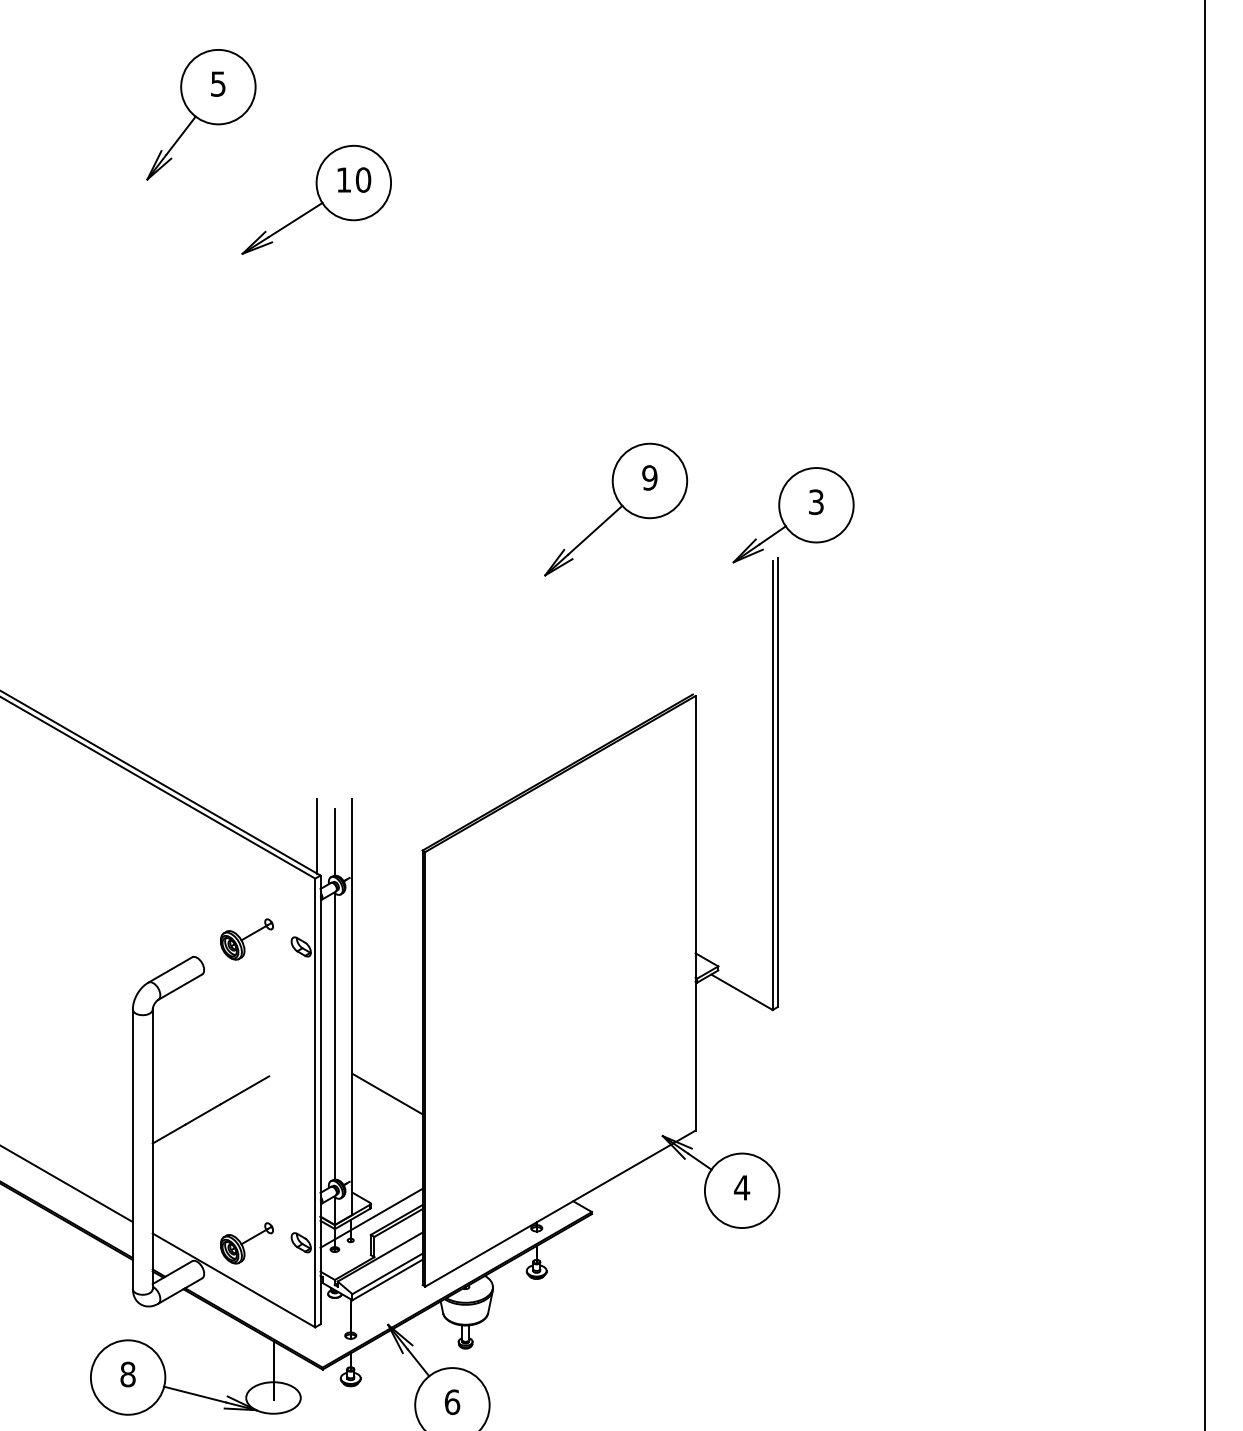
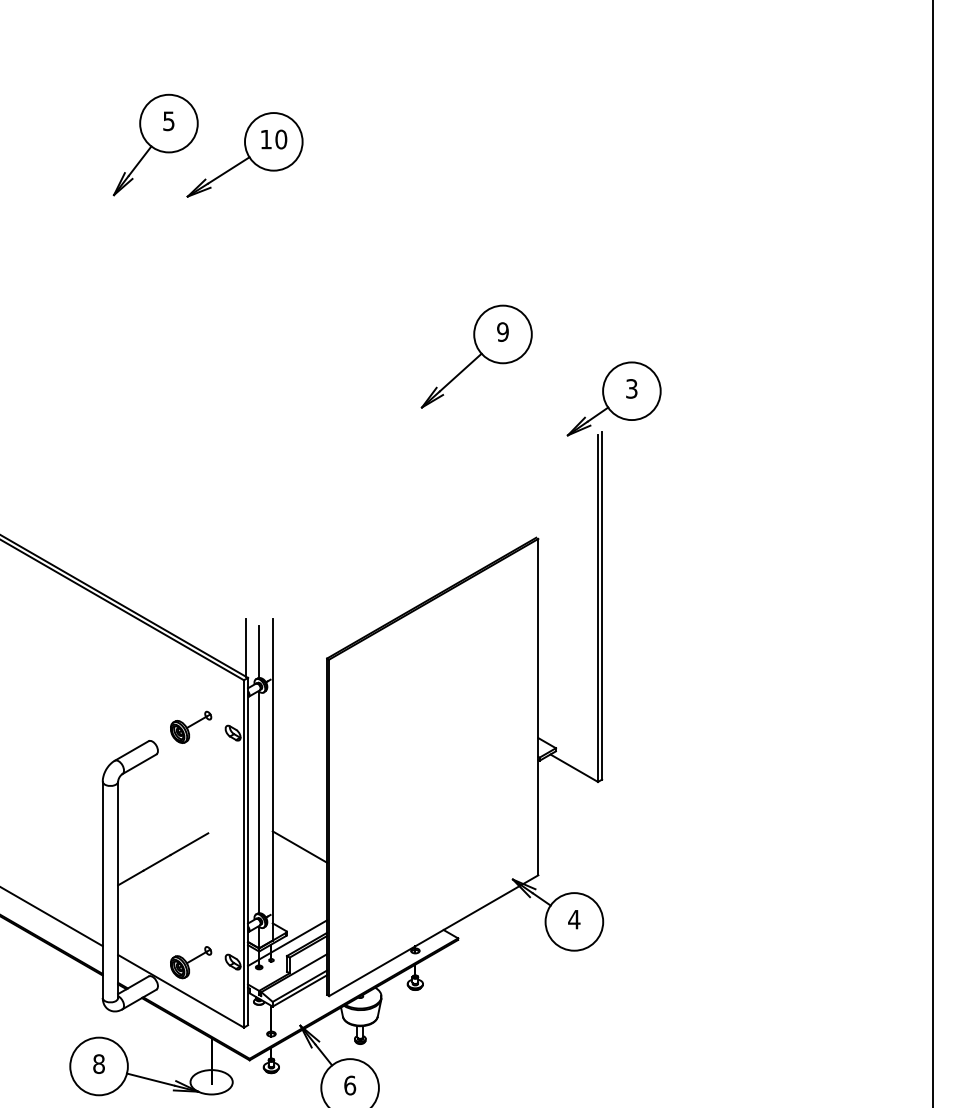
part: (200, 114) -> (155, 144), moved
part: (615, 509) -> (476, 356), moved

